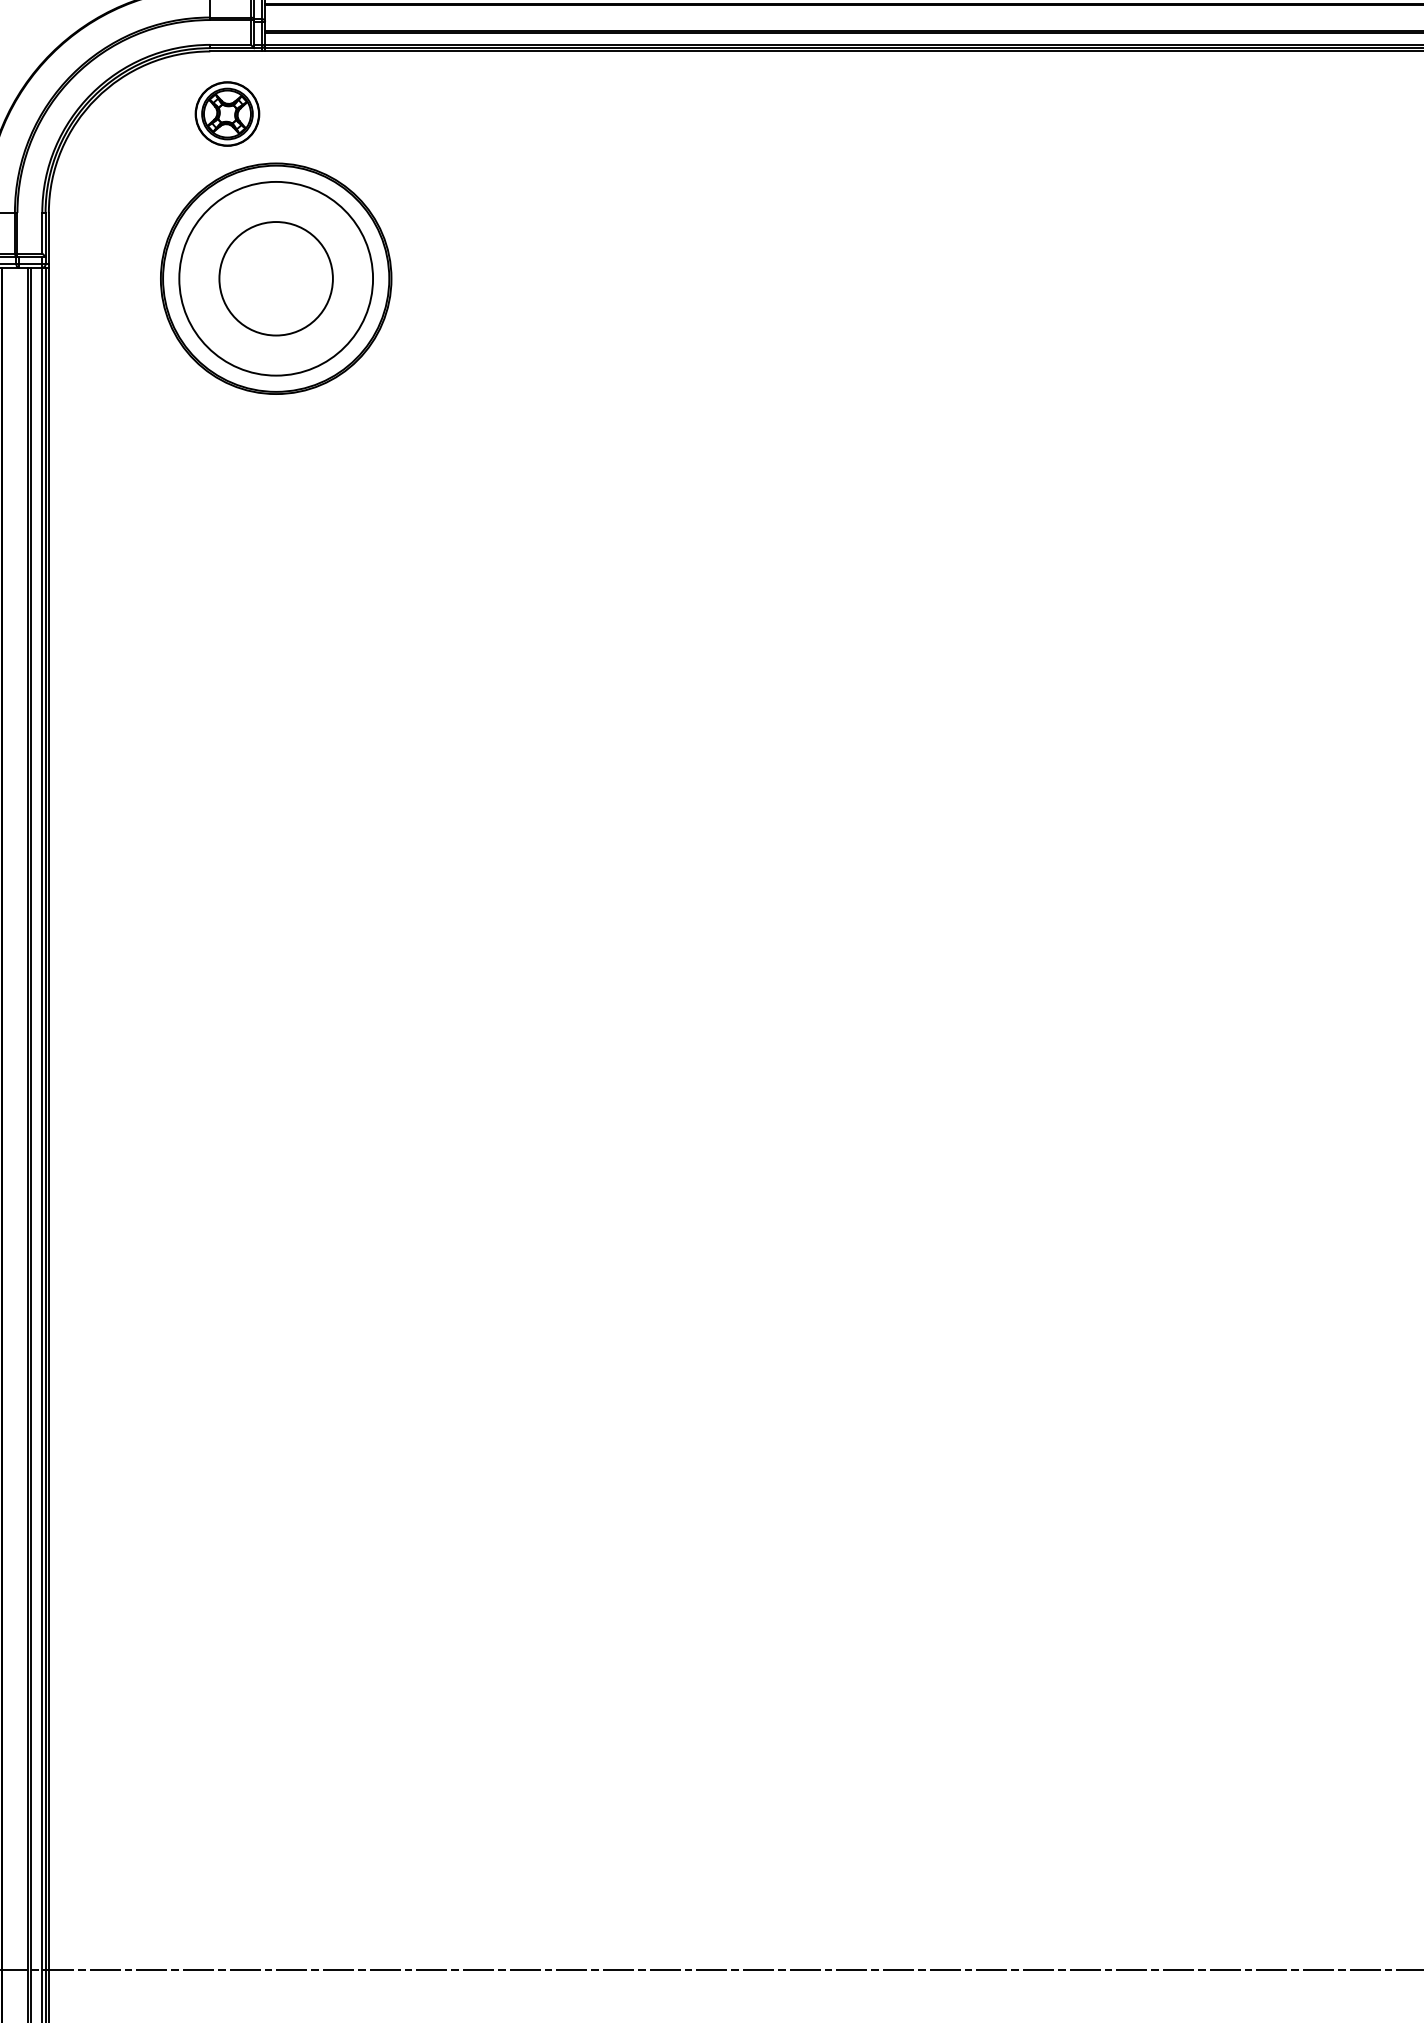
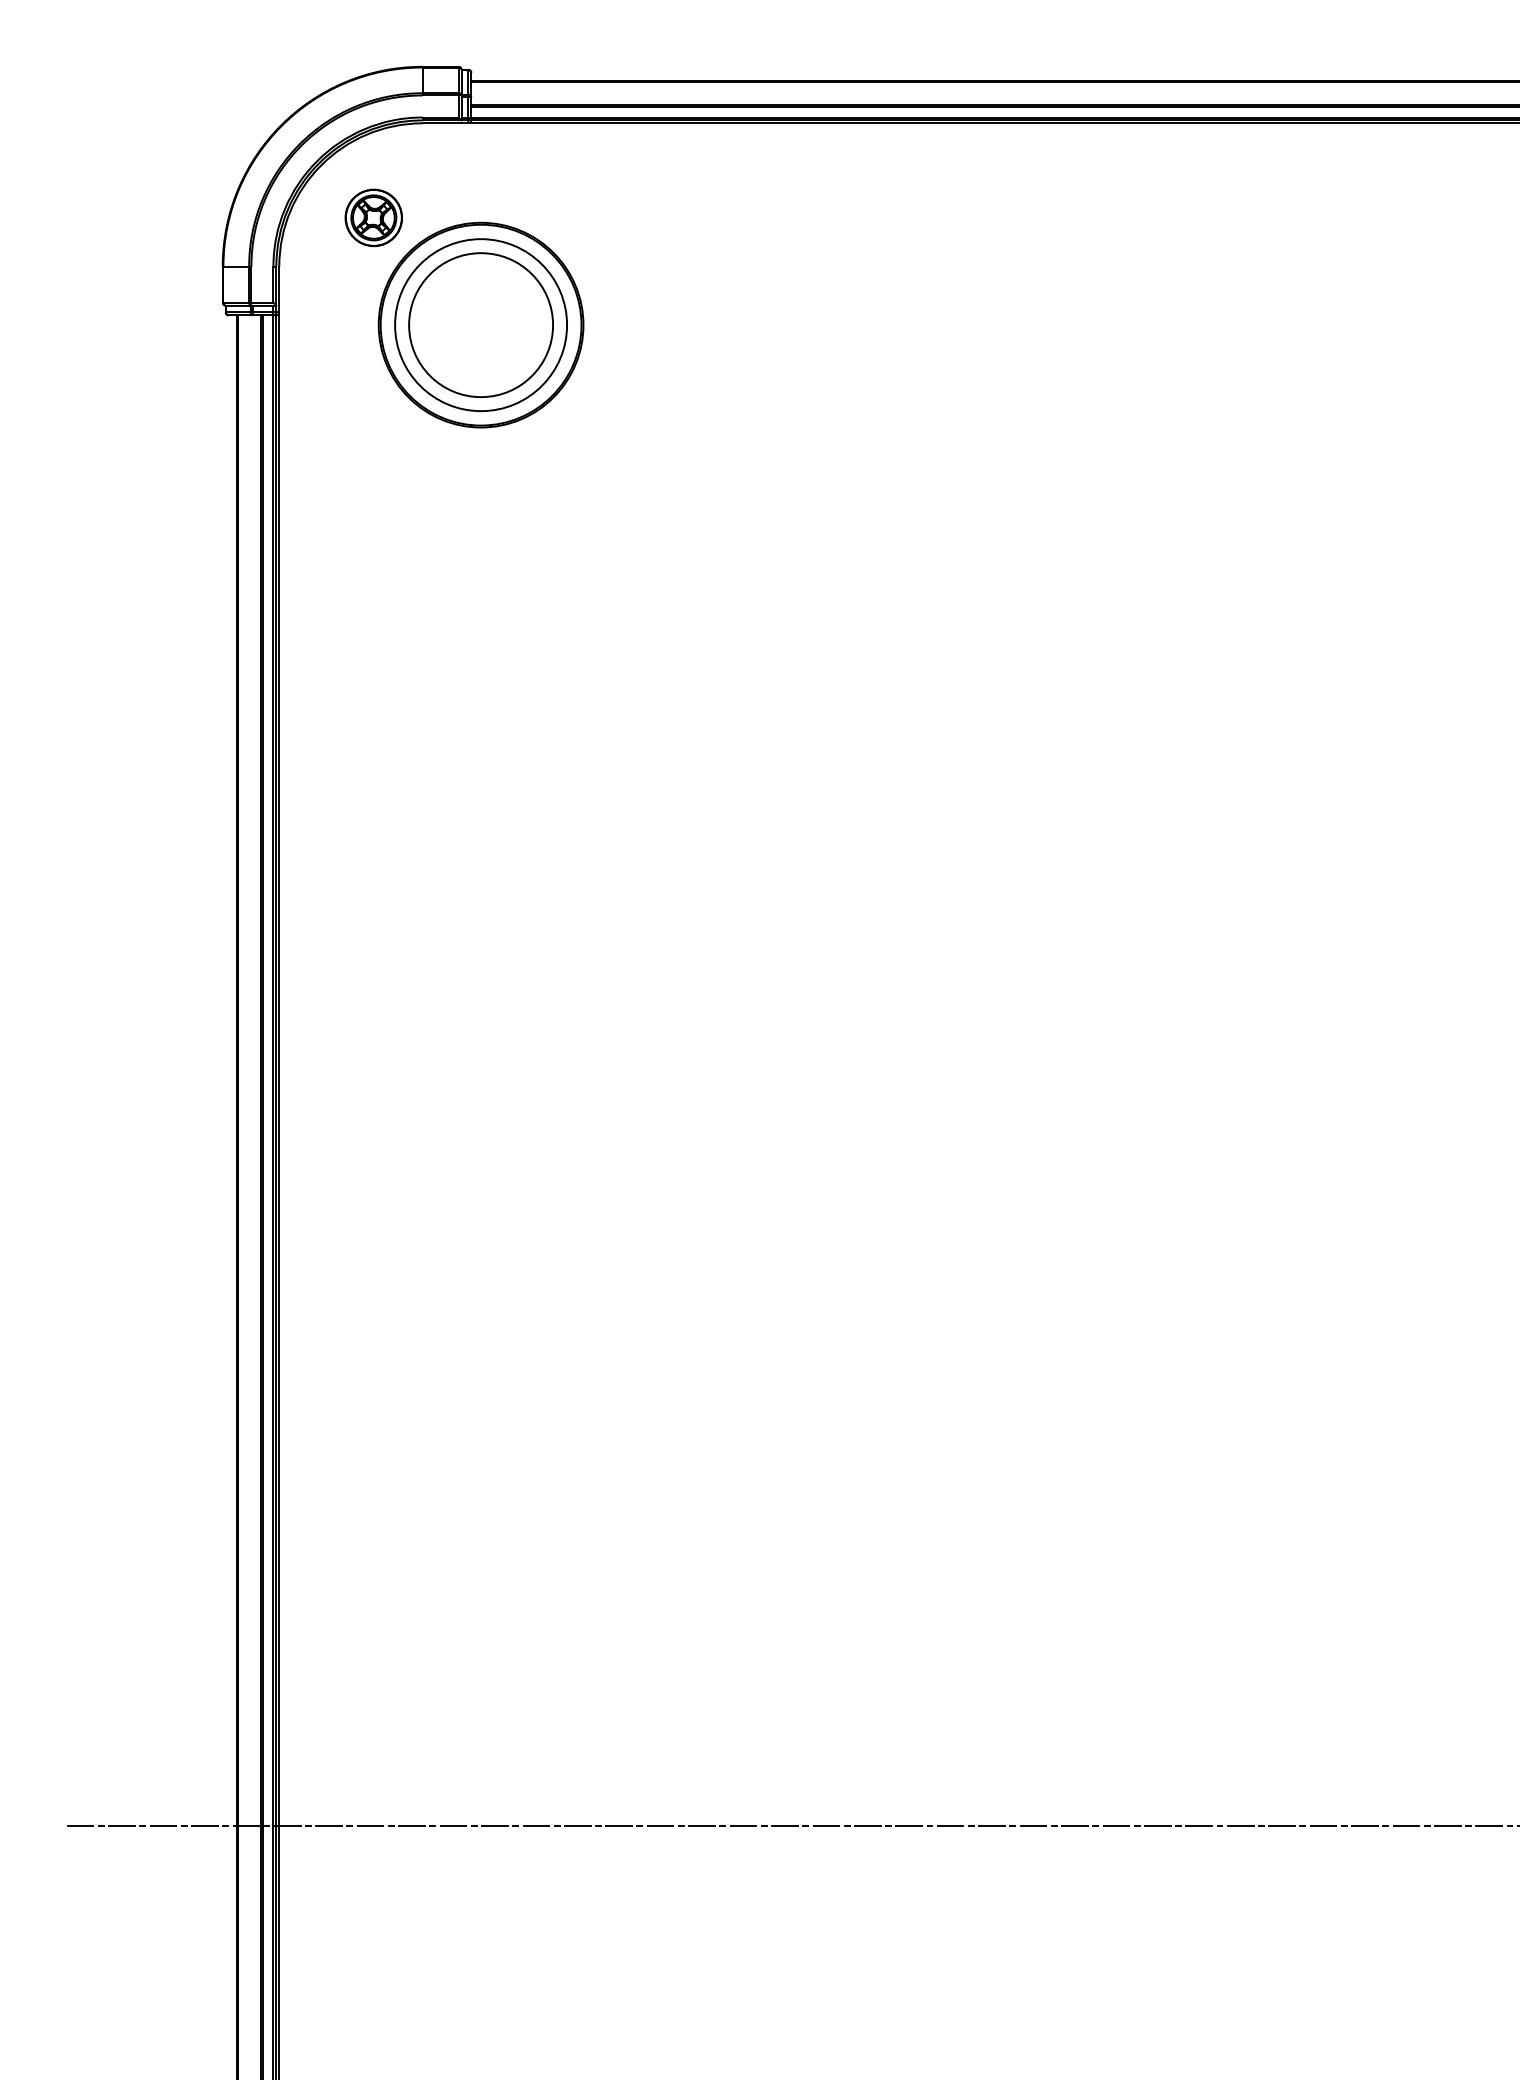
part: (227, 113) -> (373, 217), moved
circle: (276, 279) -> (481, 325), size x1.43

